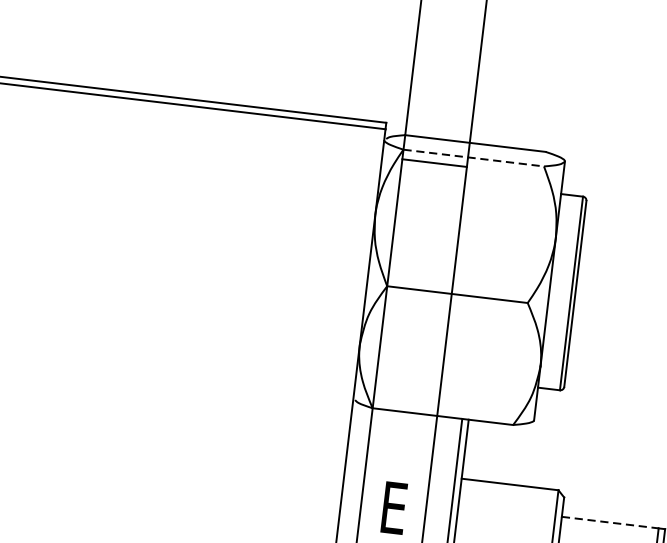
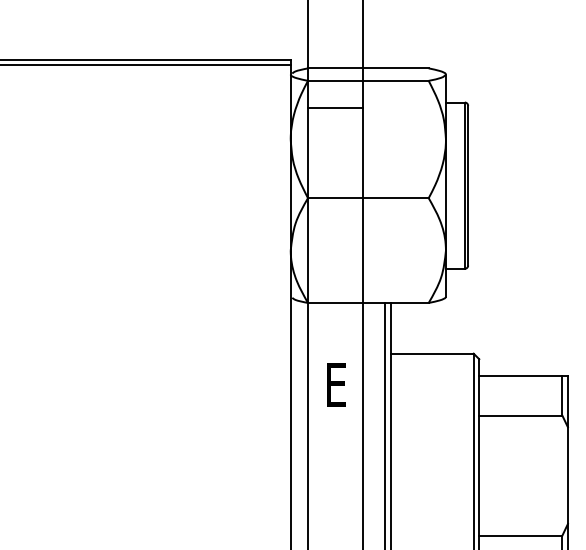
line: (473, 157) -> (368, 80), dashed -> solid
line: (434, 163) -> (335, 108), moved
line: (609, 522) -> (520, 375), dashed -> solid

